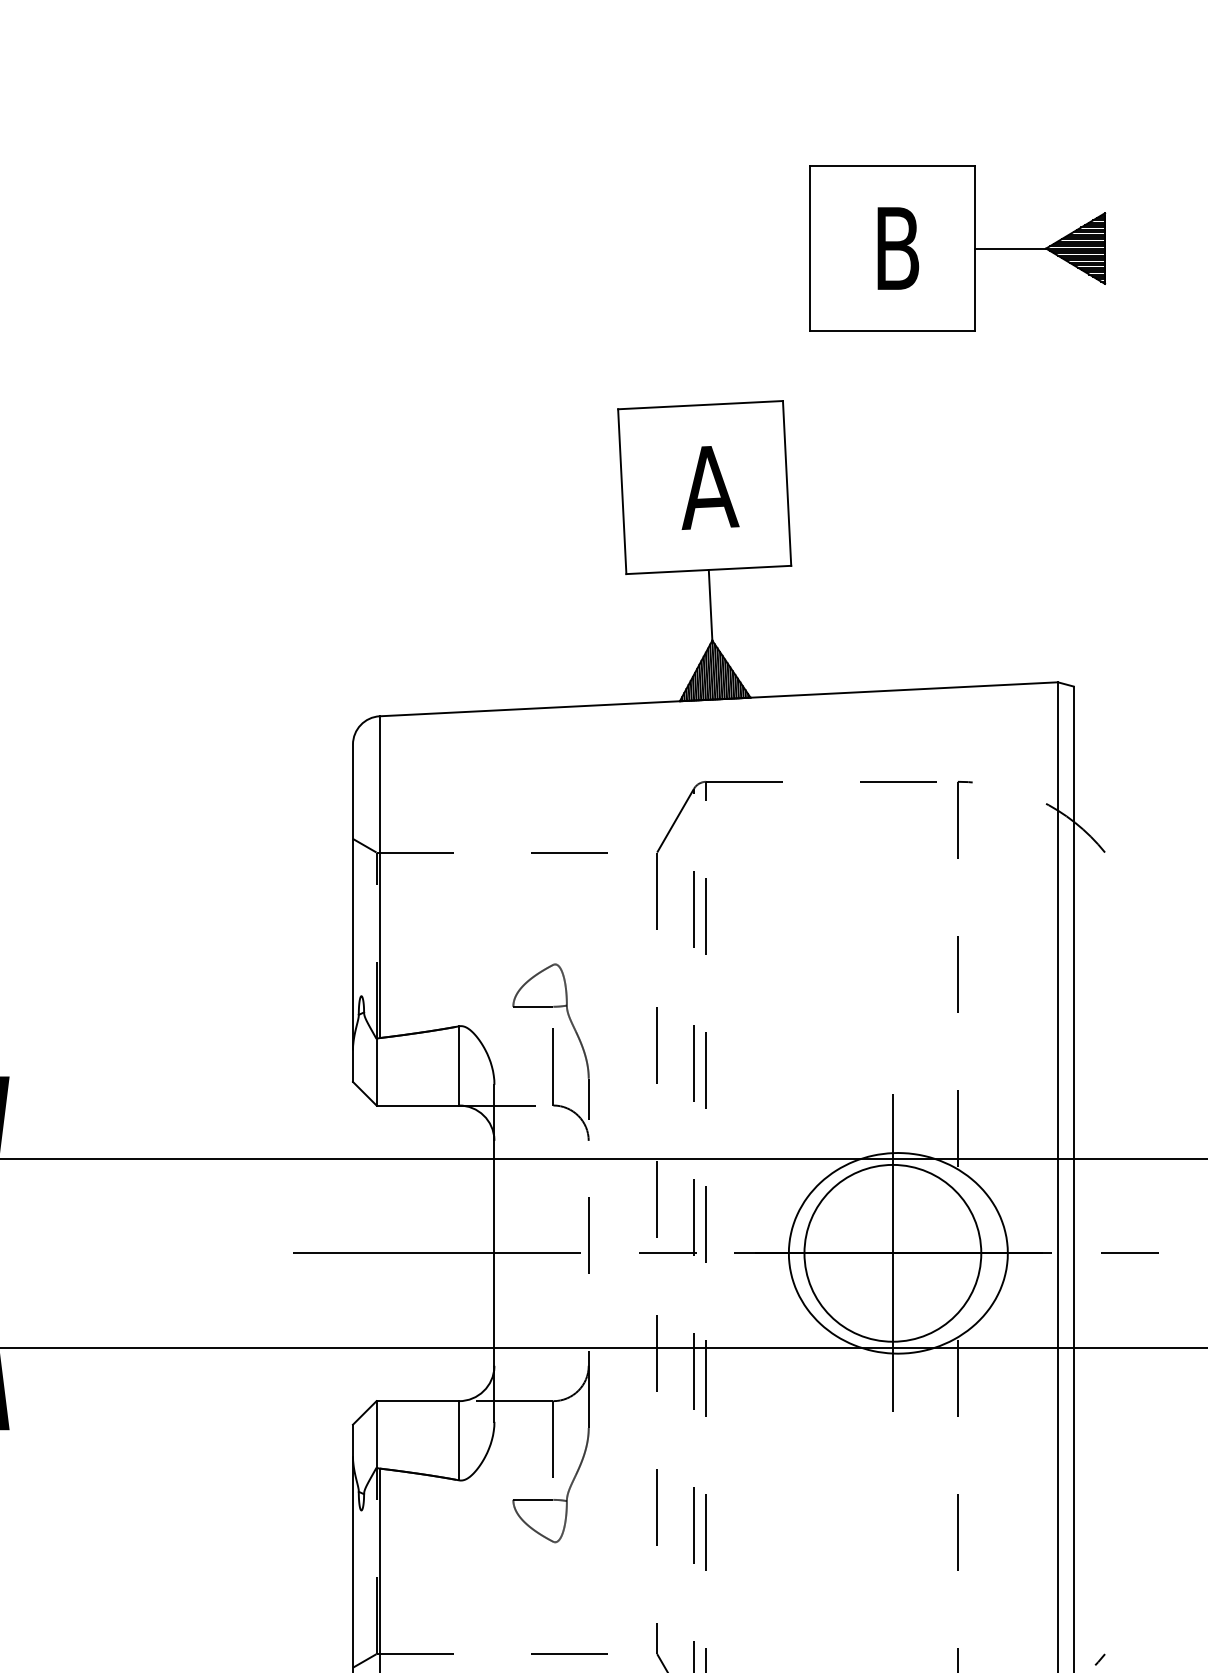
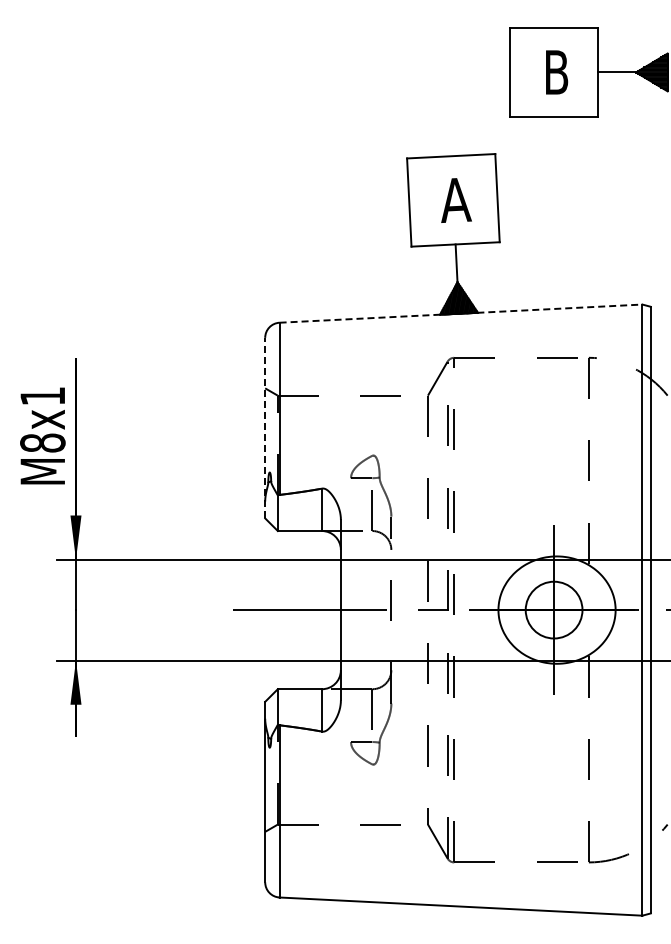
line: (719, 699) -> (461, 313), solid -> dashed
line: (353, 912) -> (265, 427), solid -> dashed
circle: (891, 1252) -> (553, 609), size x0.6

